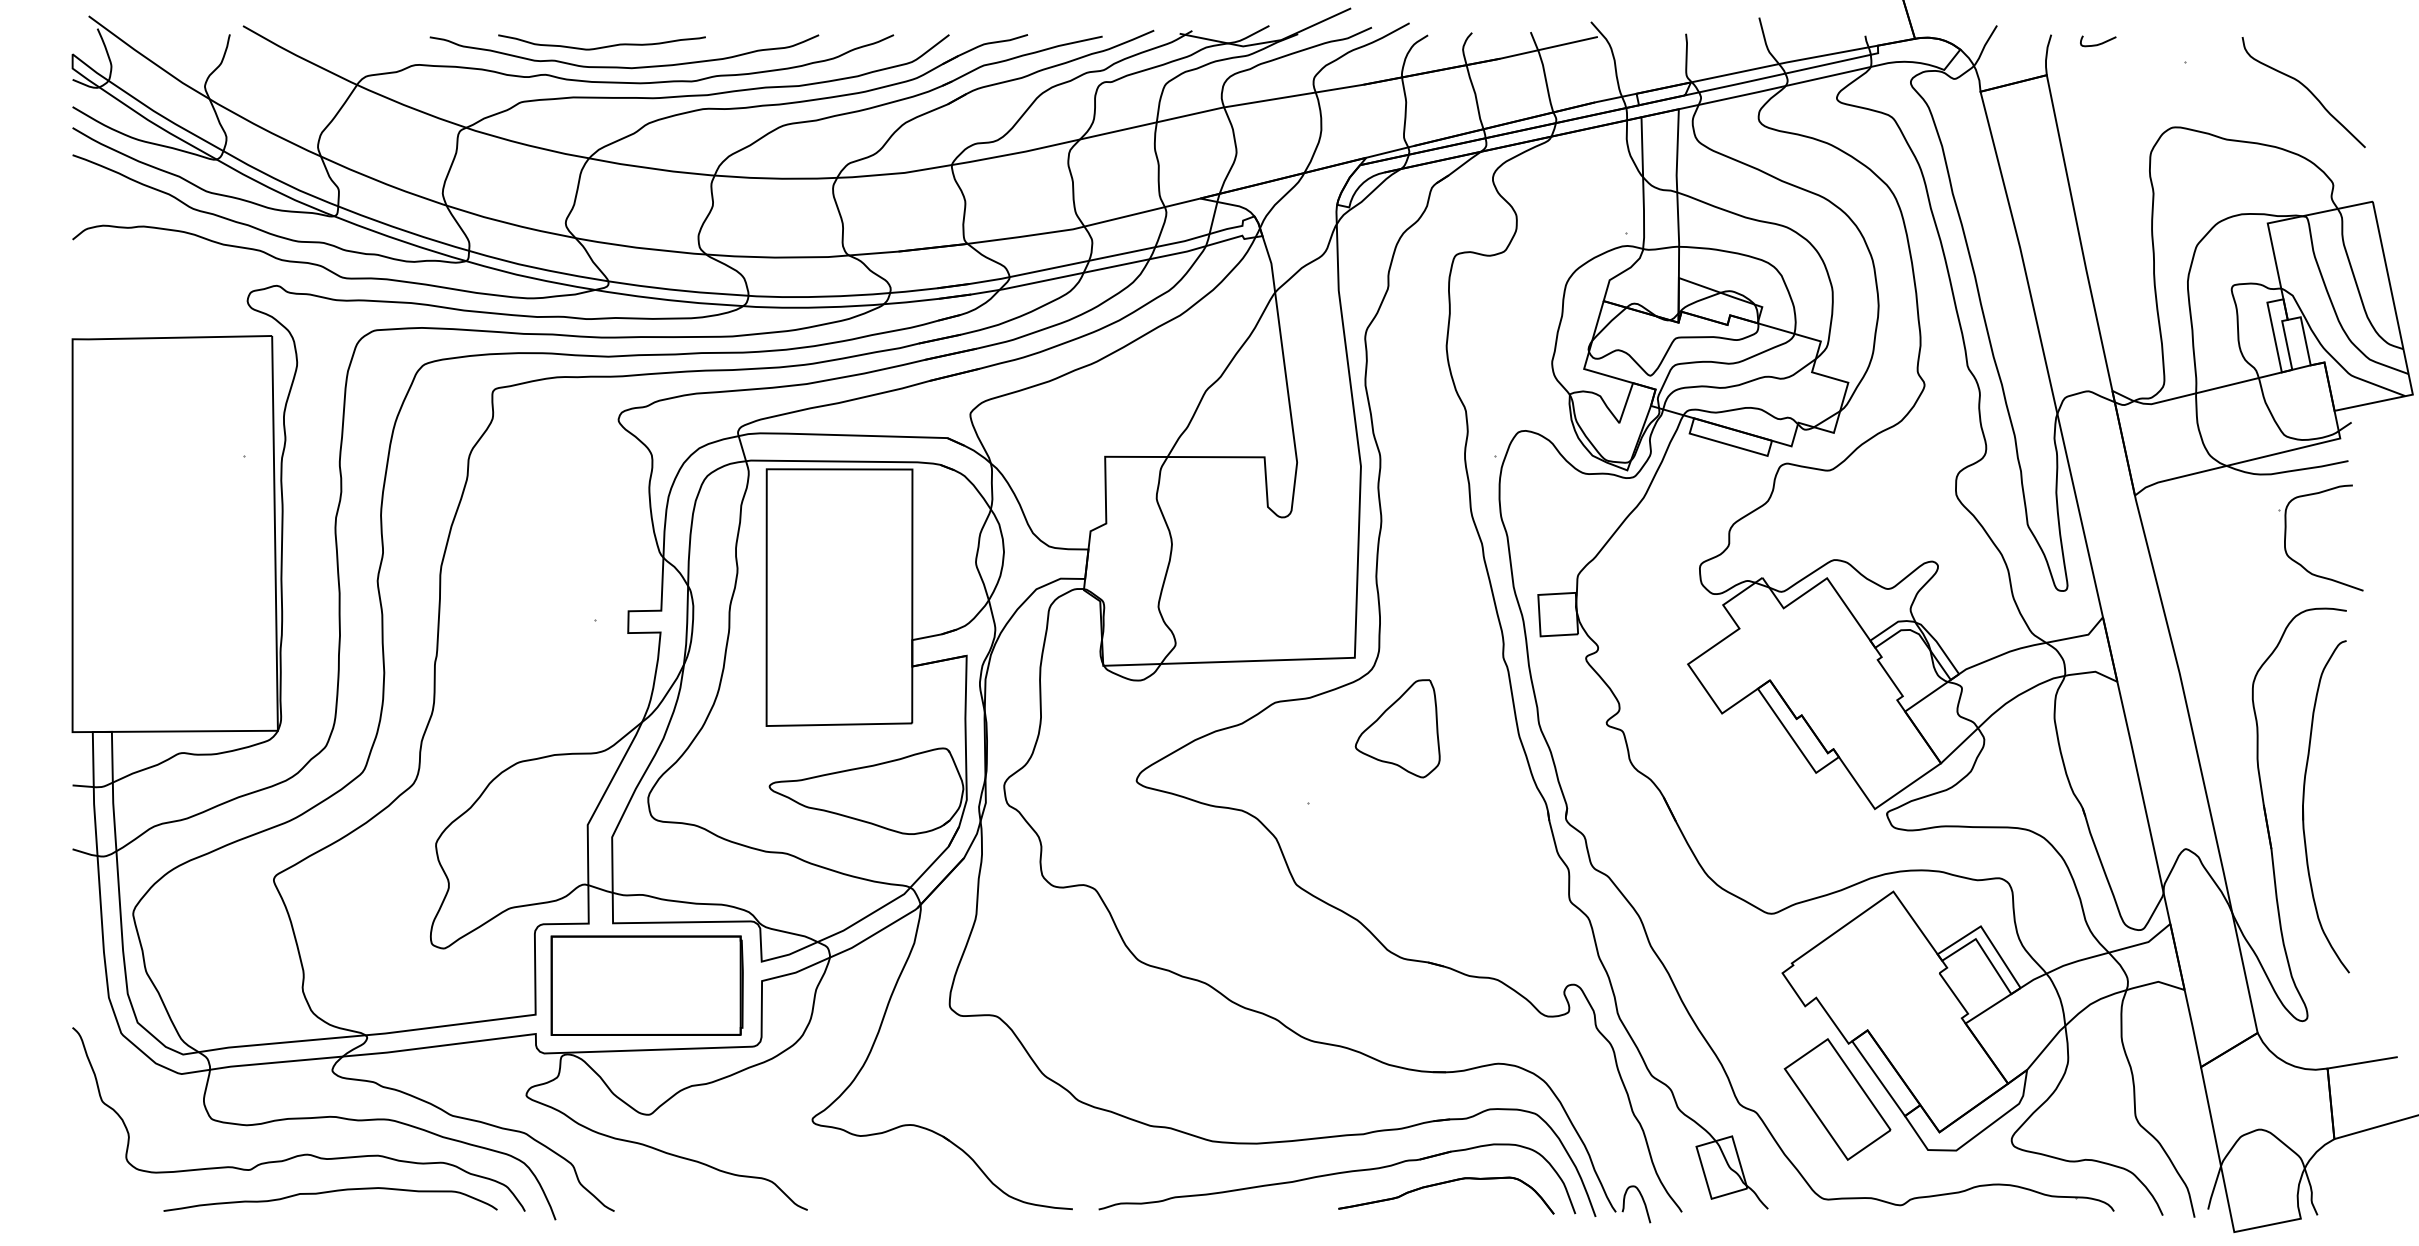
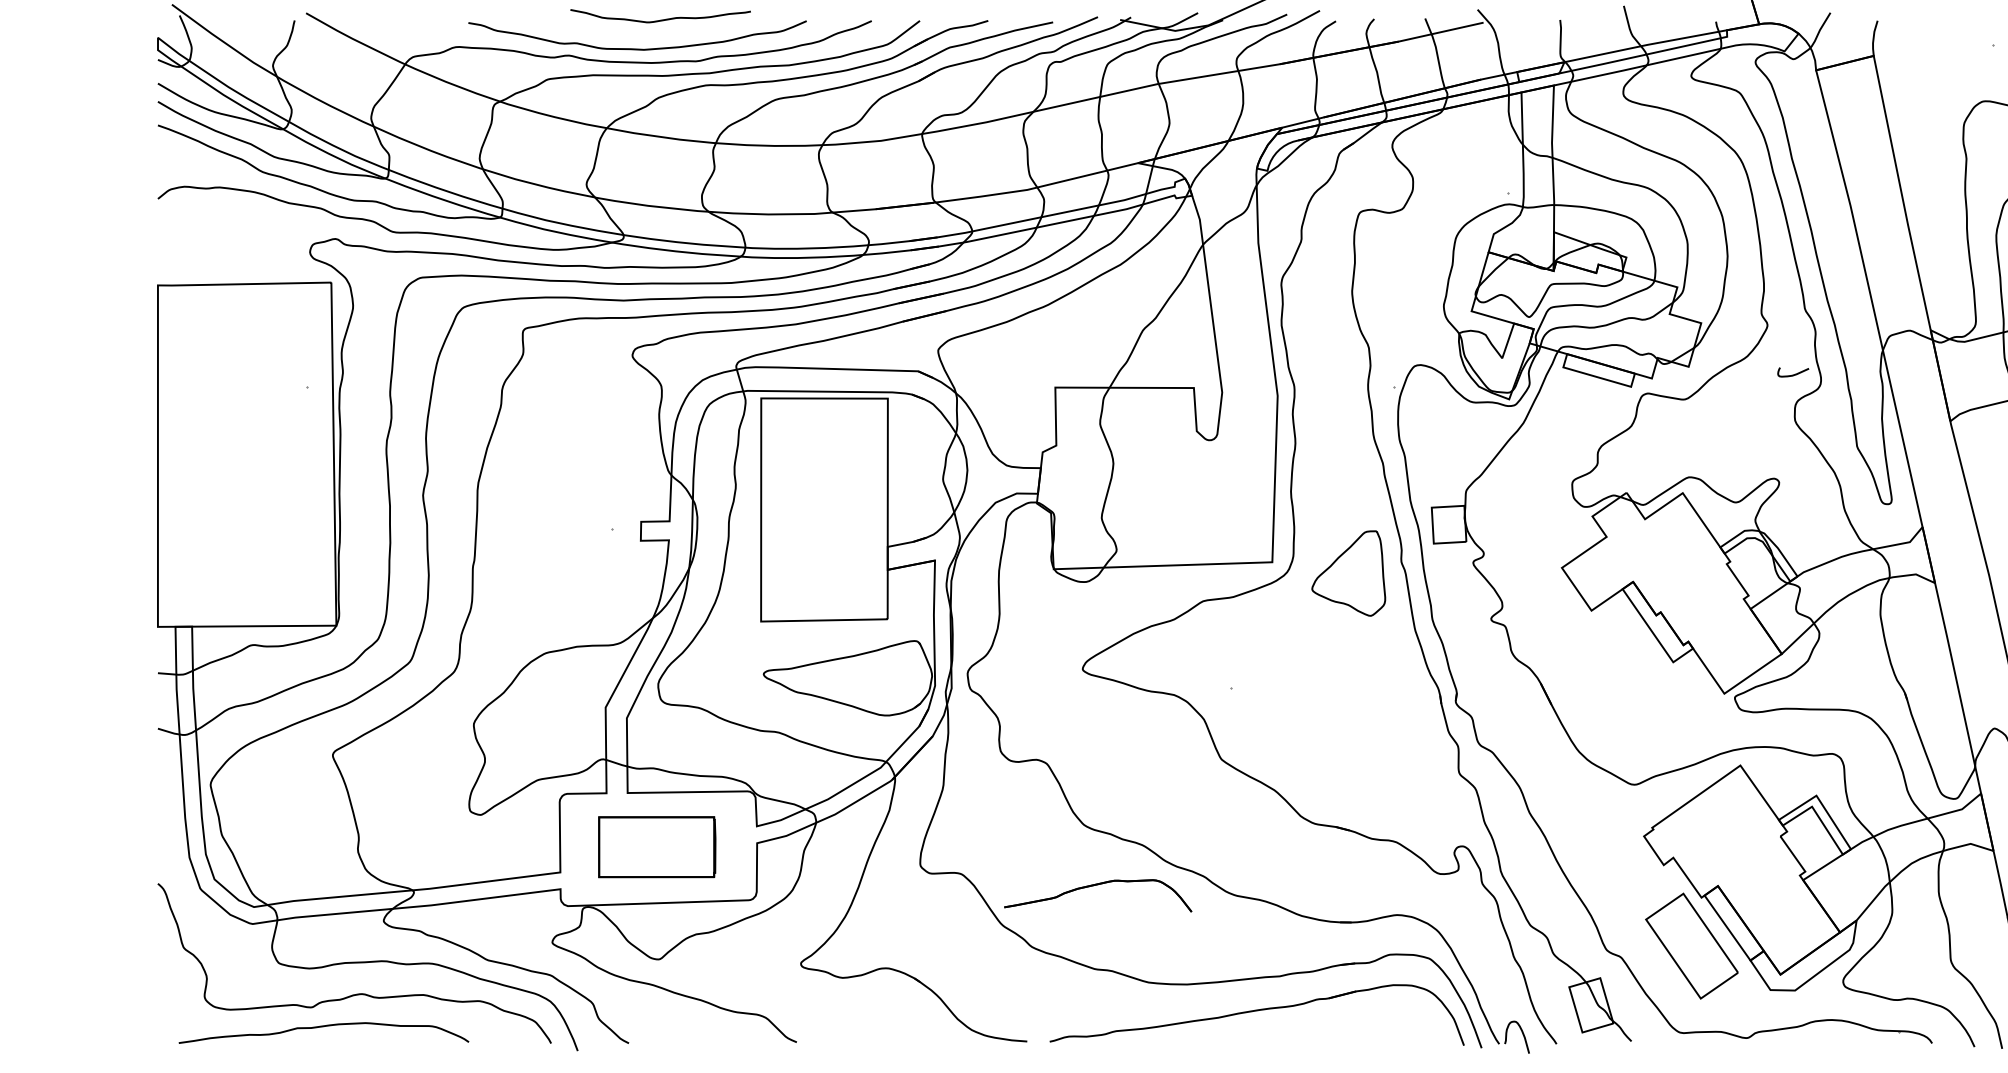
curve: (2098, 43) -> (1793, 374), moved
curve: (601, 46) -> (660, 19), moved
part: (1397, 728) -> (1348, 573), moved
part: (646, 985) -> (656, 847), size x0.7
part: (1442, 1184) -> (1094, 886), moved
curve: (330, 1192) -> (323, 1026), moved

